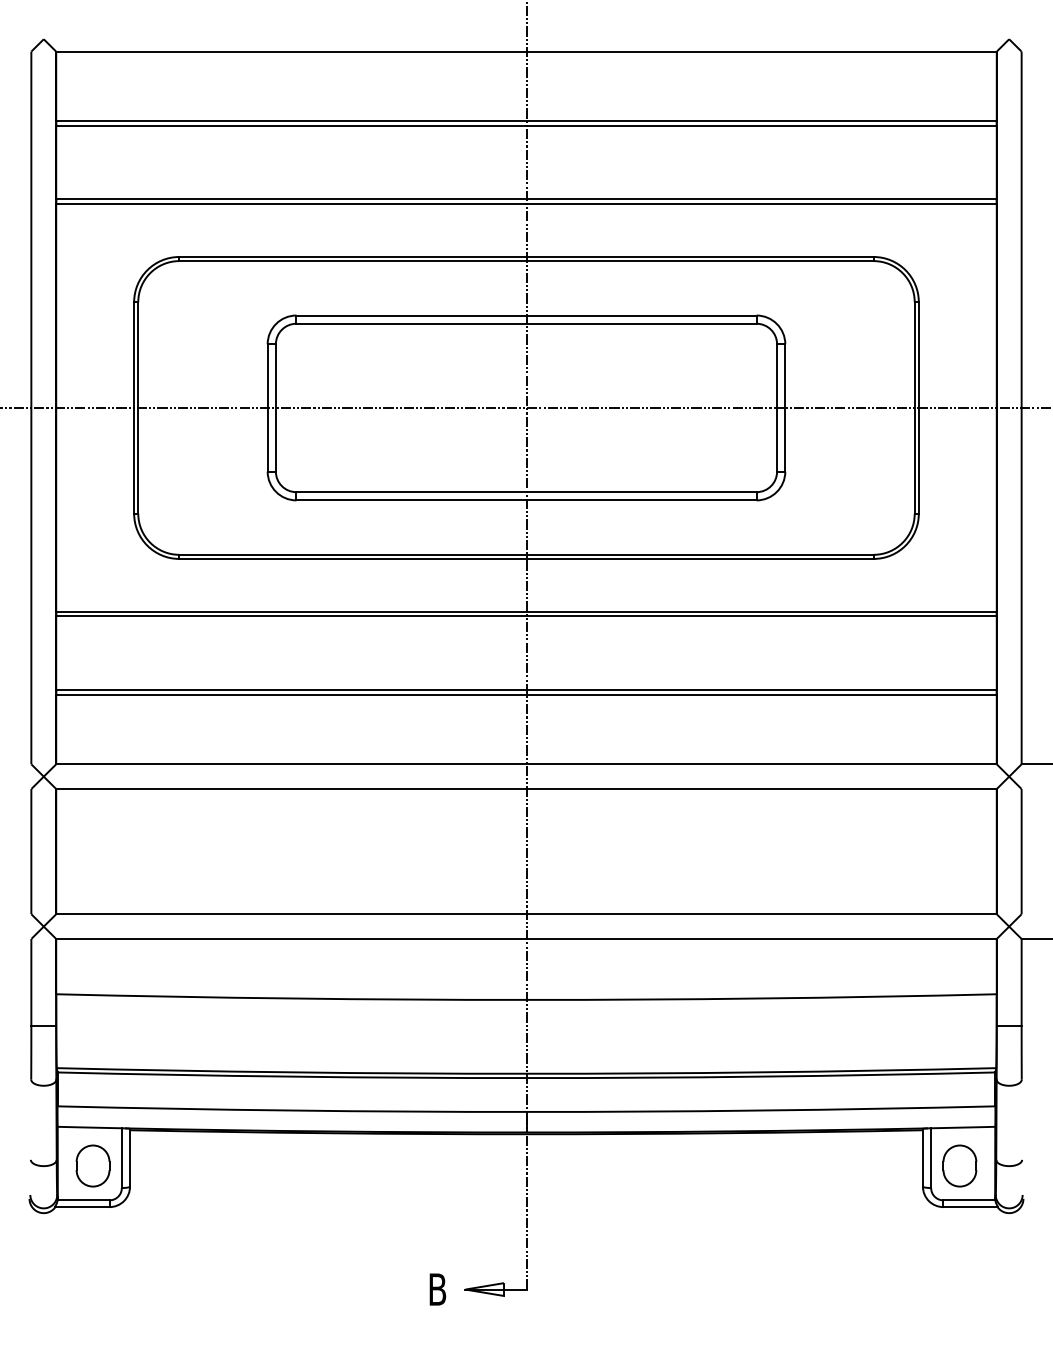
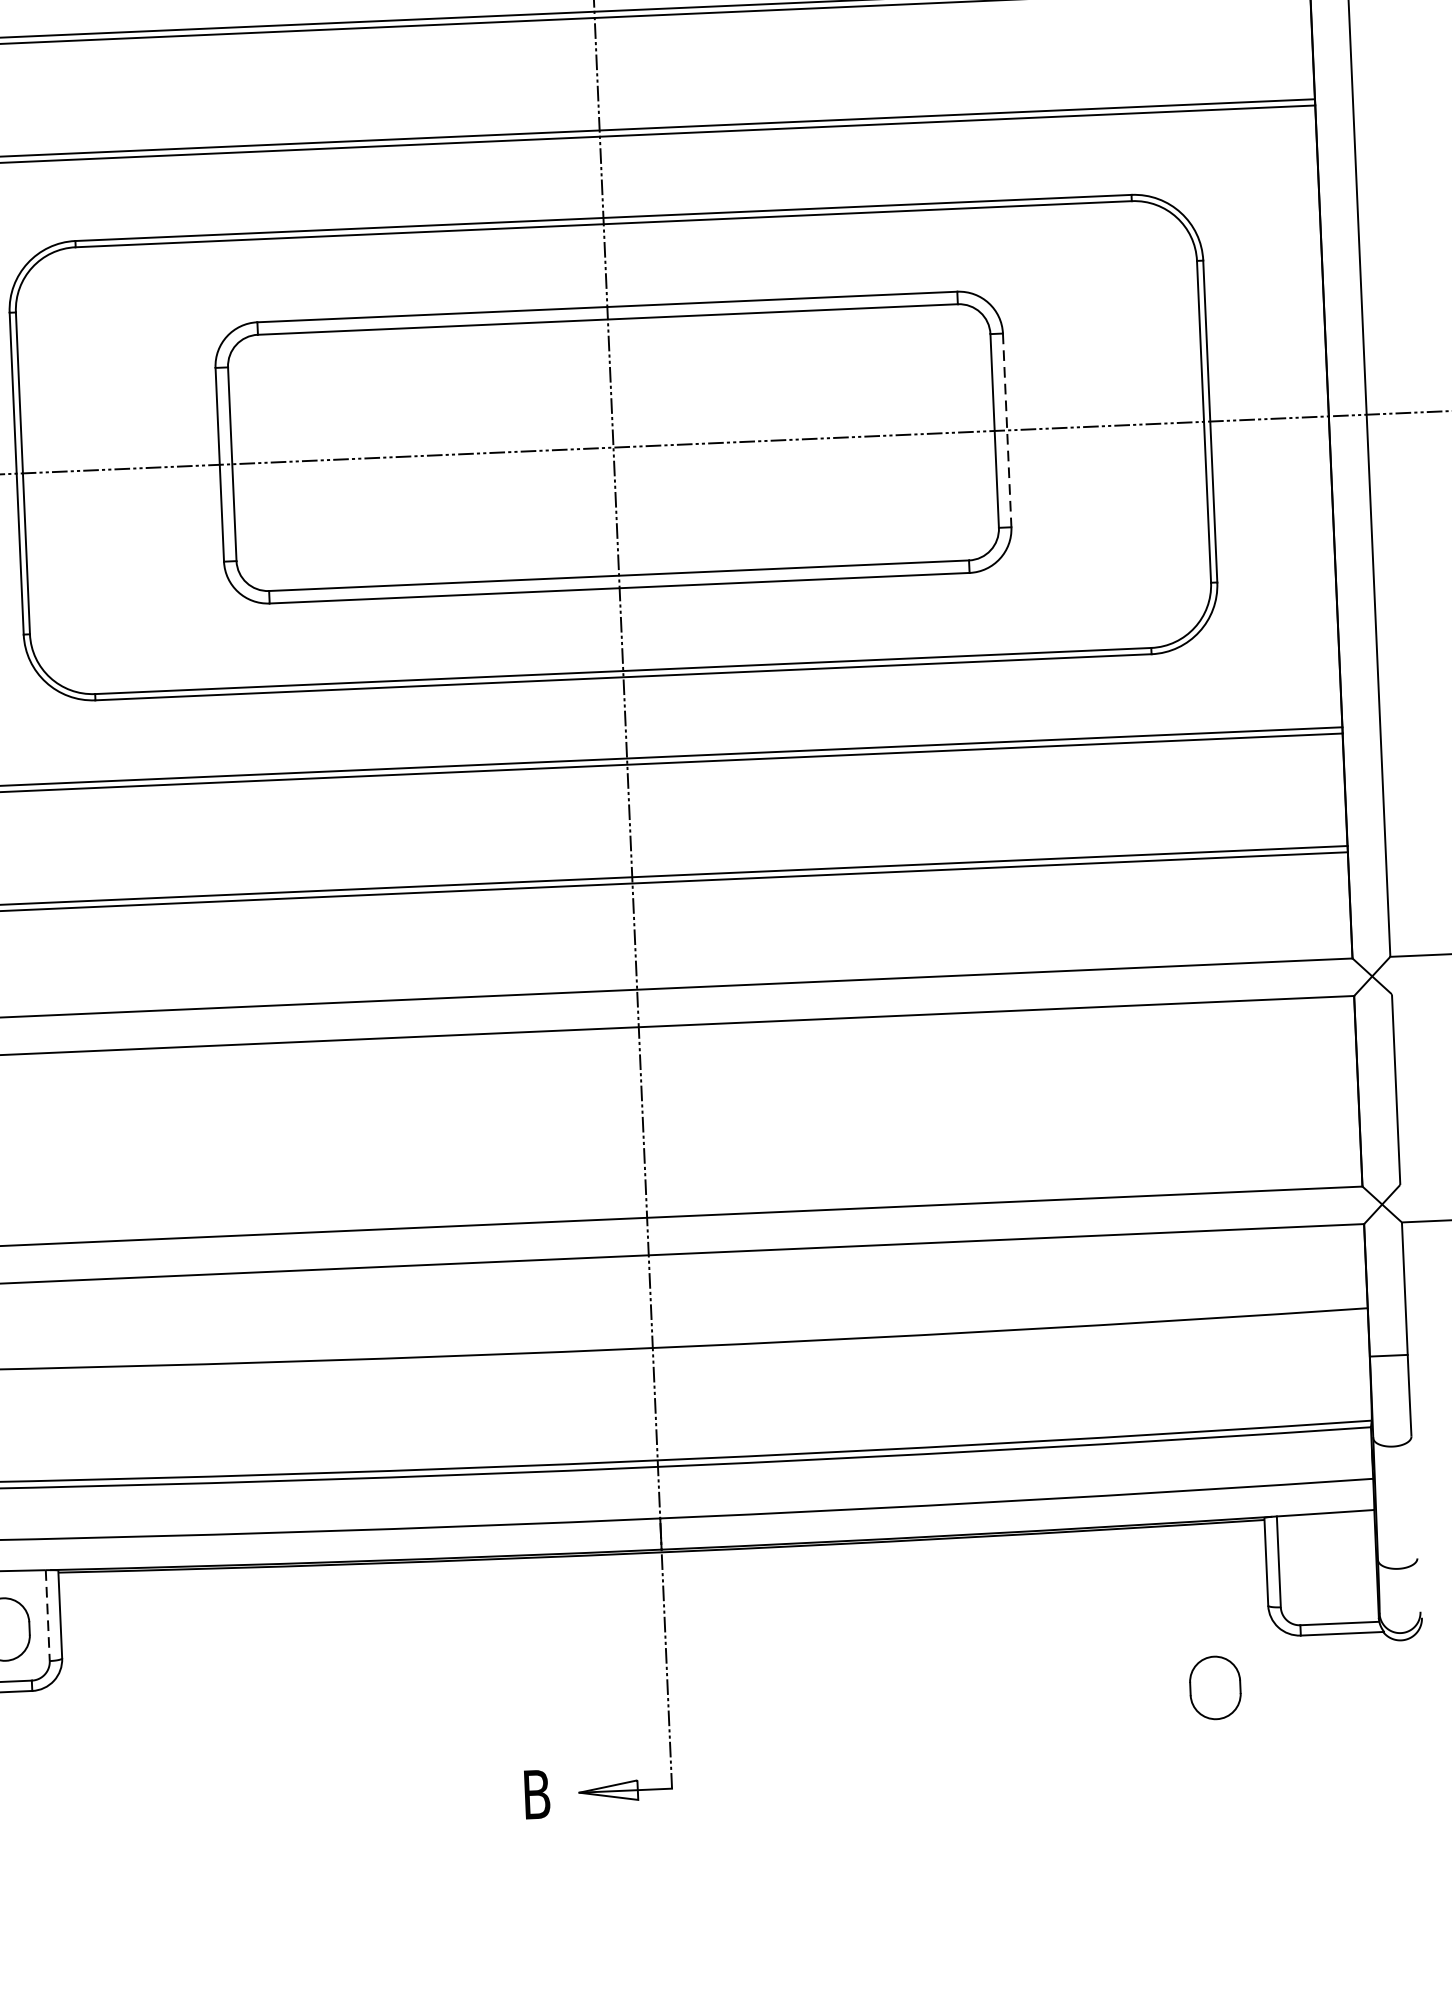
line: (785, 407) -> (1007, 429), solid -> dashed
line: (121, 1158) -> (47, 1616), solid -> dashed
part: (959, 1165) -> (1214, 1687), moved

